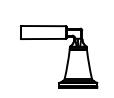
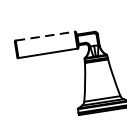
line: (44, 26) -> (46, 36), solid -> dashed

